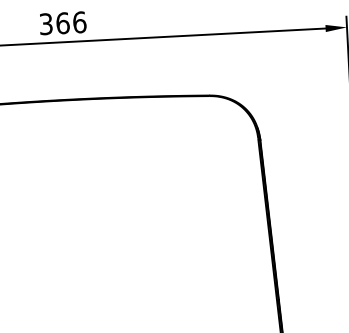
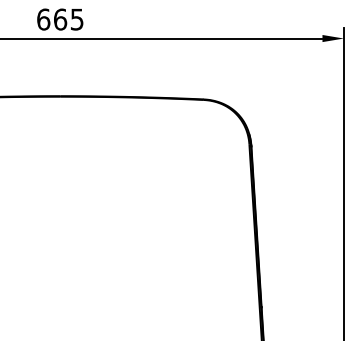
text: (63, 23) -> (60, 19), 366 -> 665

